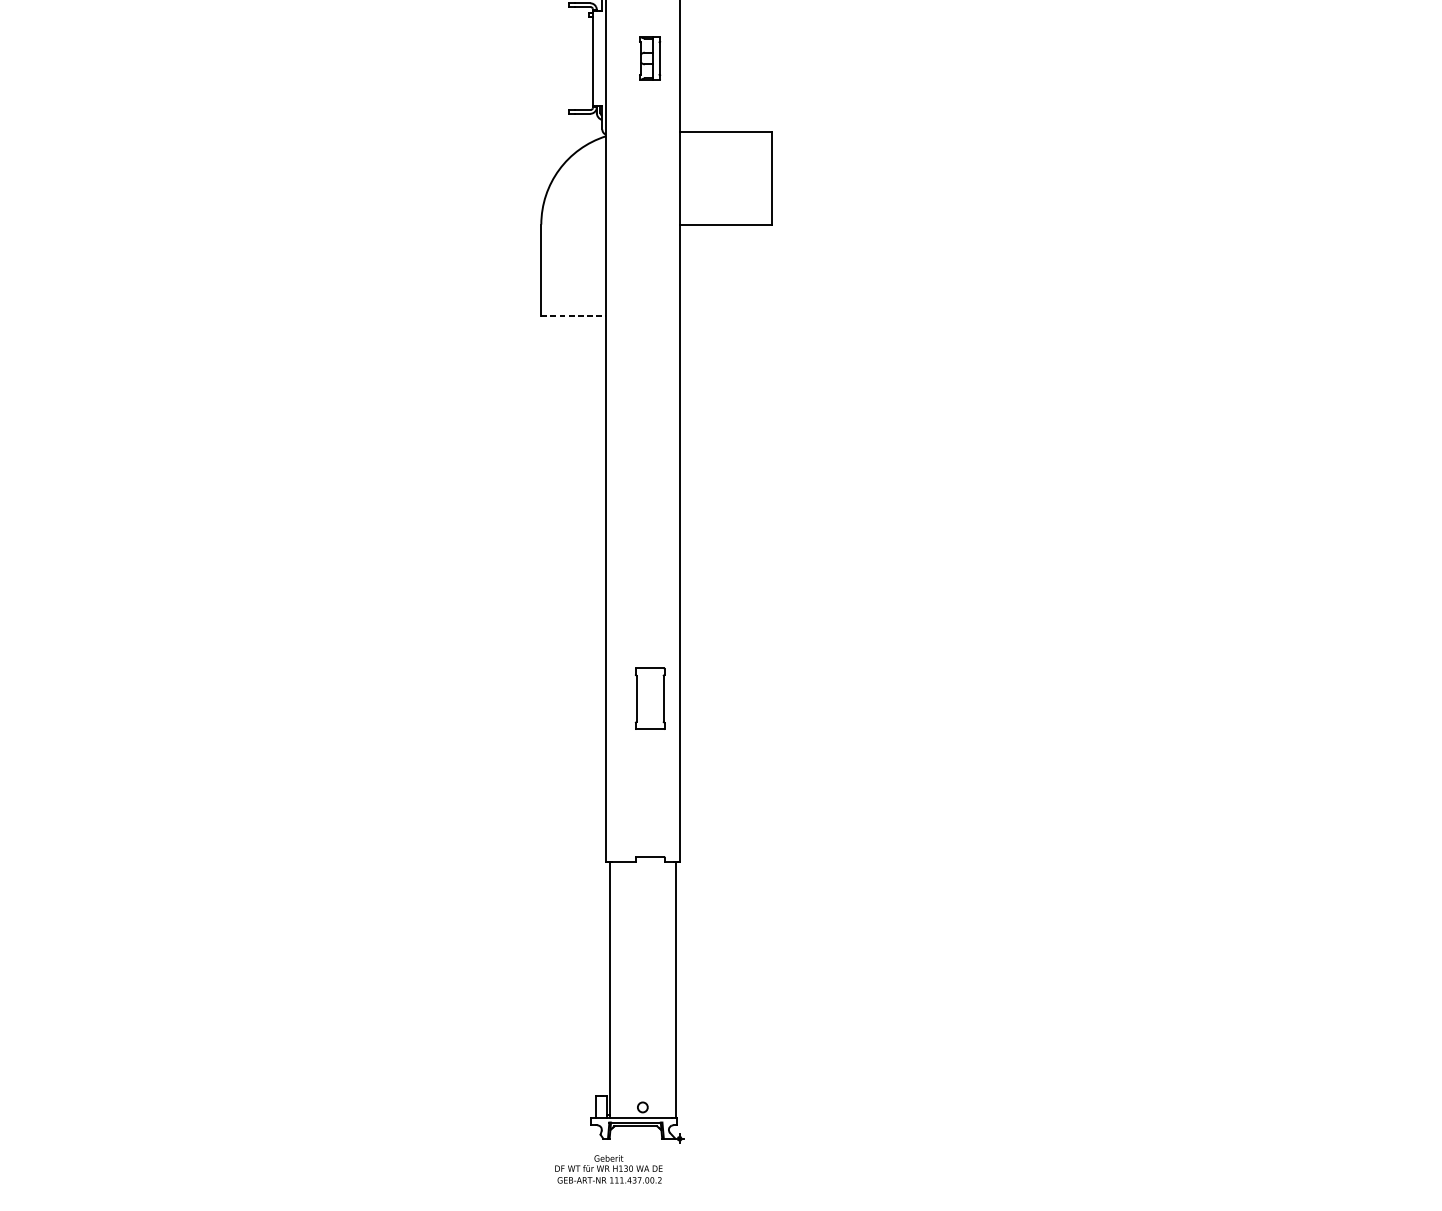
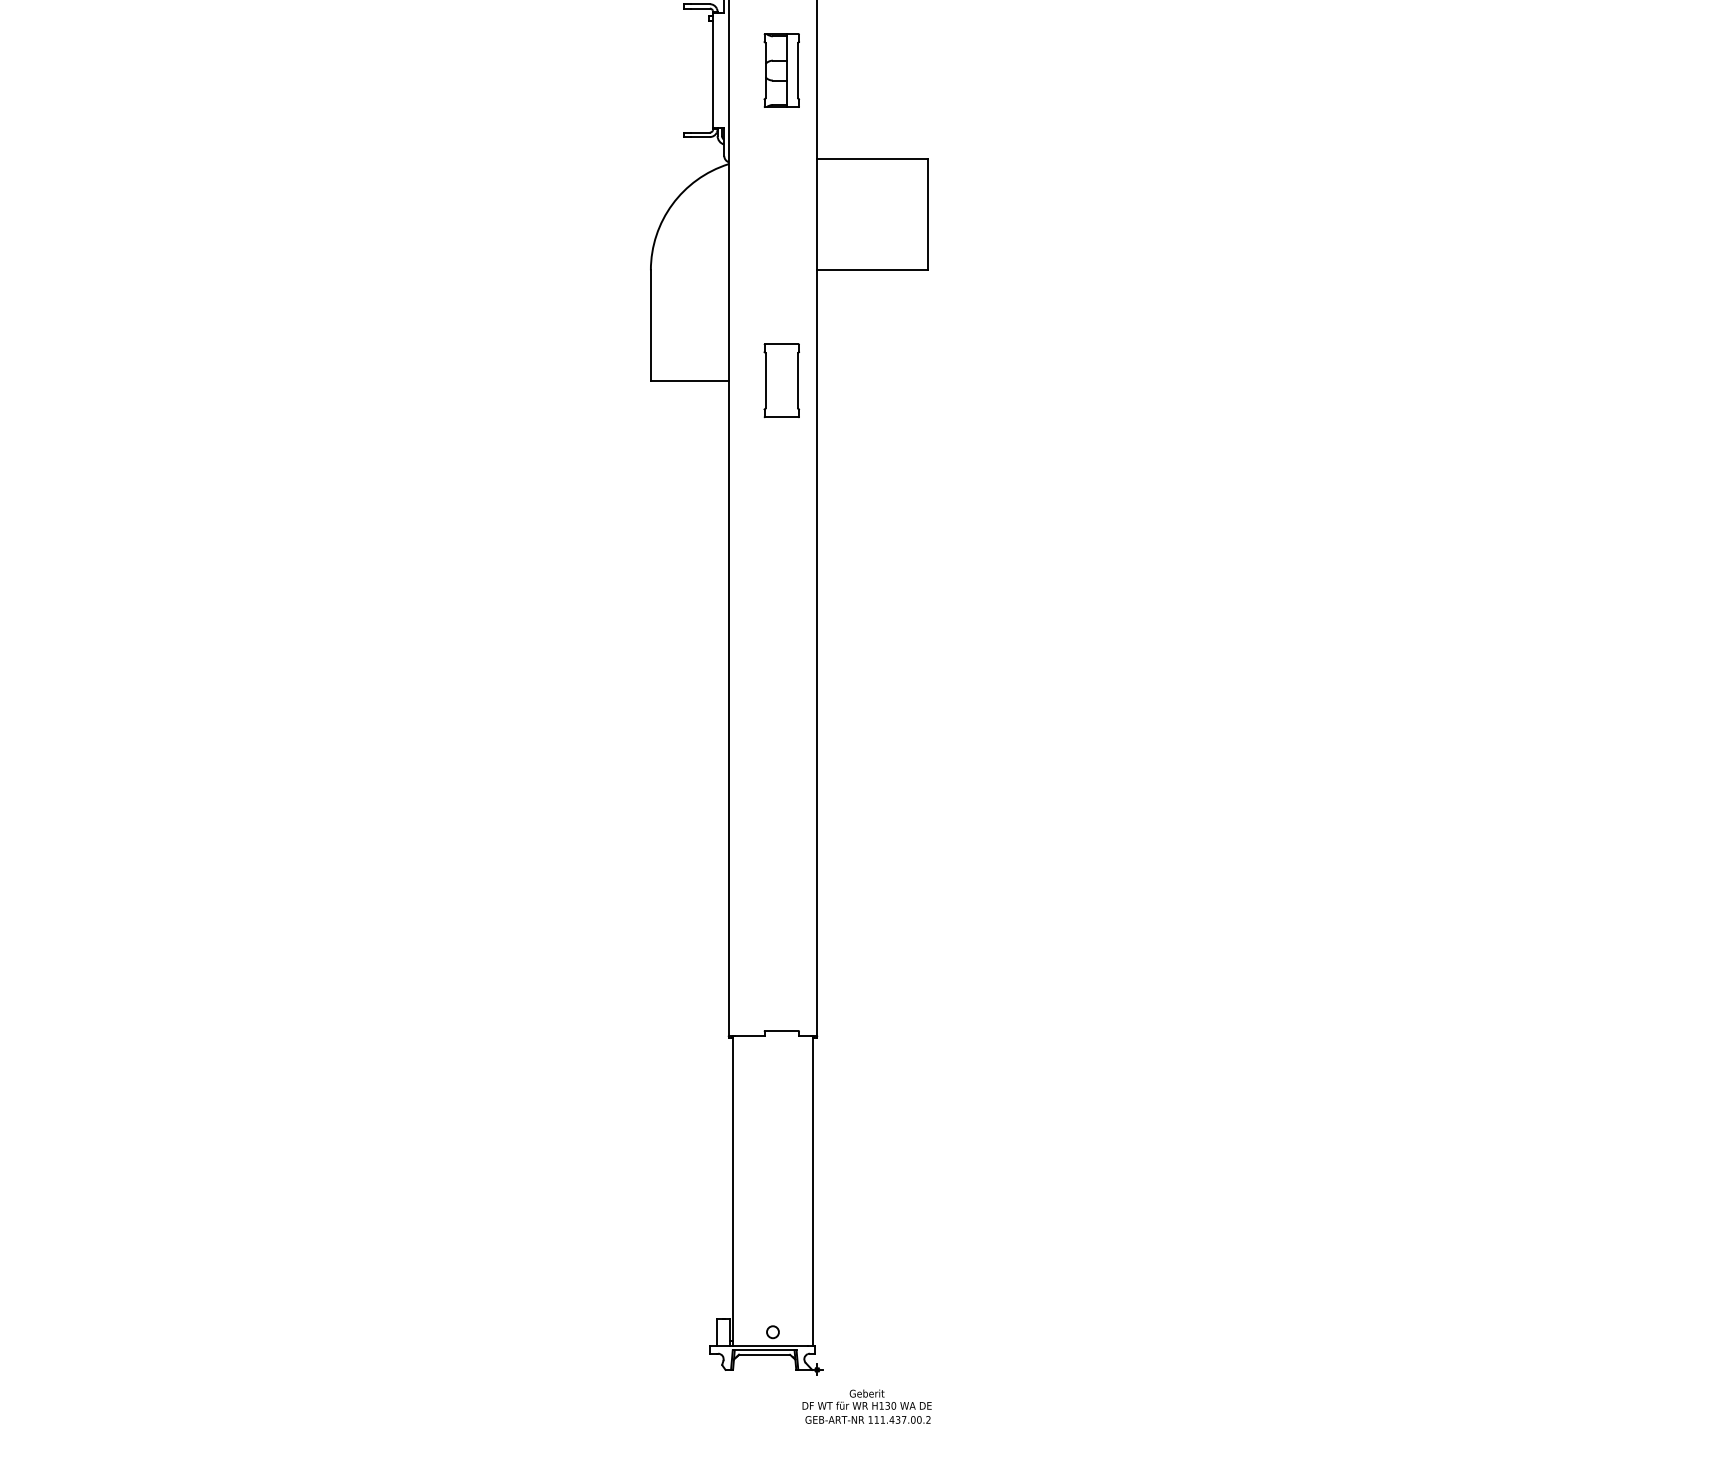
part: (649, 58) -> (781, 70), size x1.43
line: (573, 316) -> (689, 380), dashed -> solid
part: (649, 698) -> (781, 380), moved
text: (608, 1169) -> (866, 1406), moved

